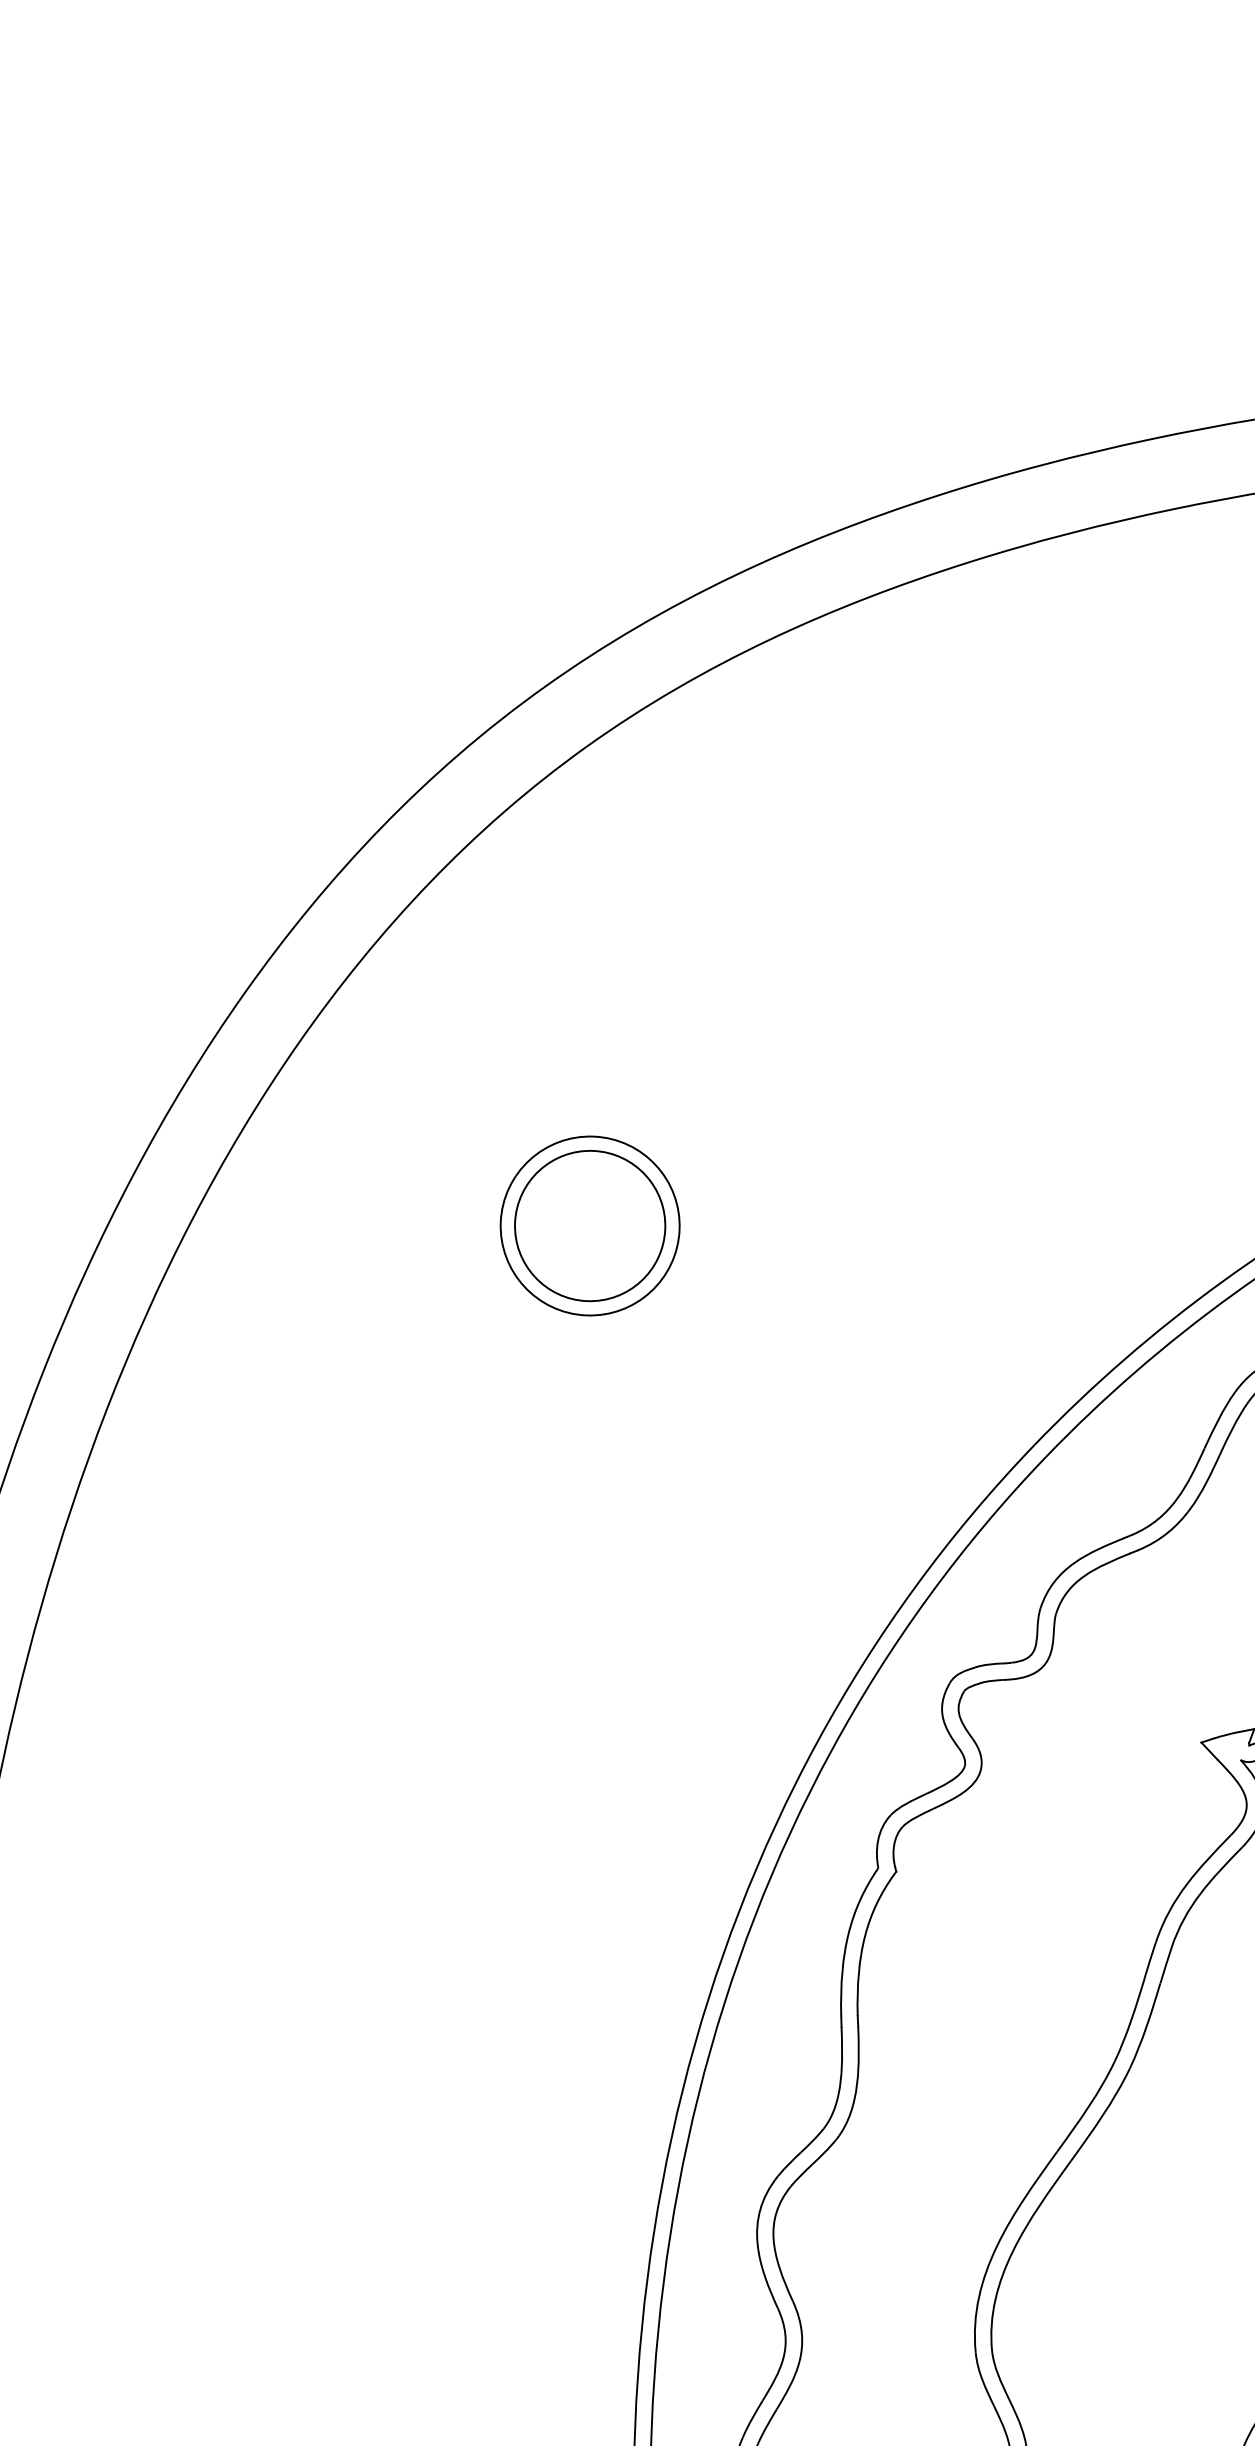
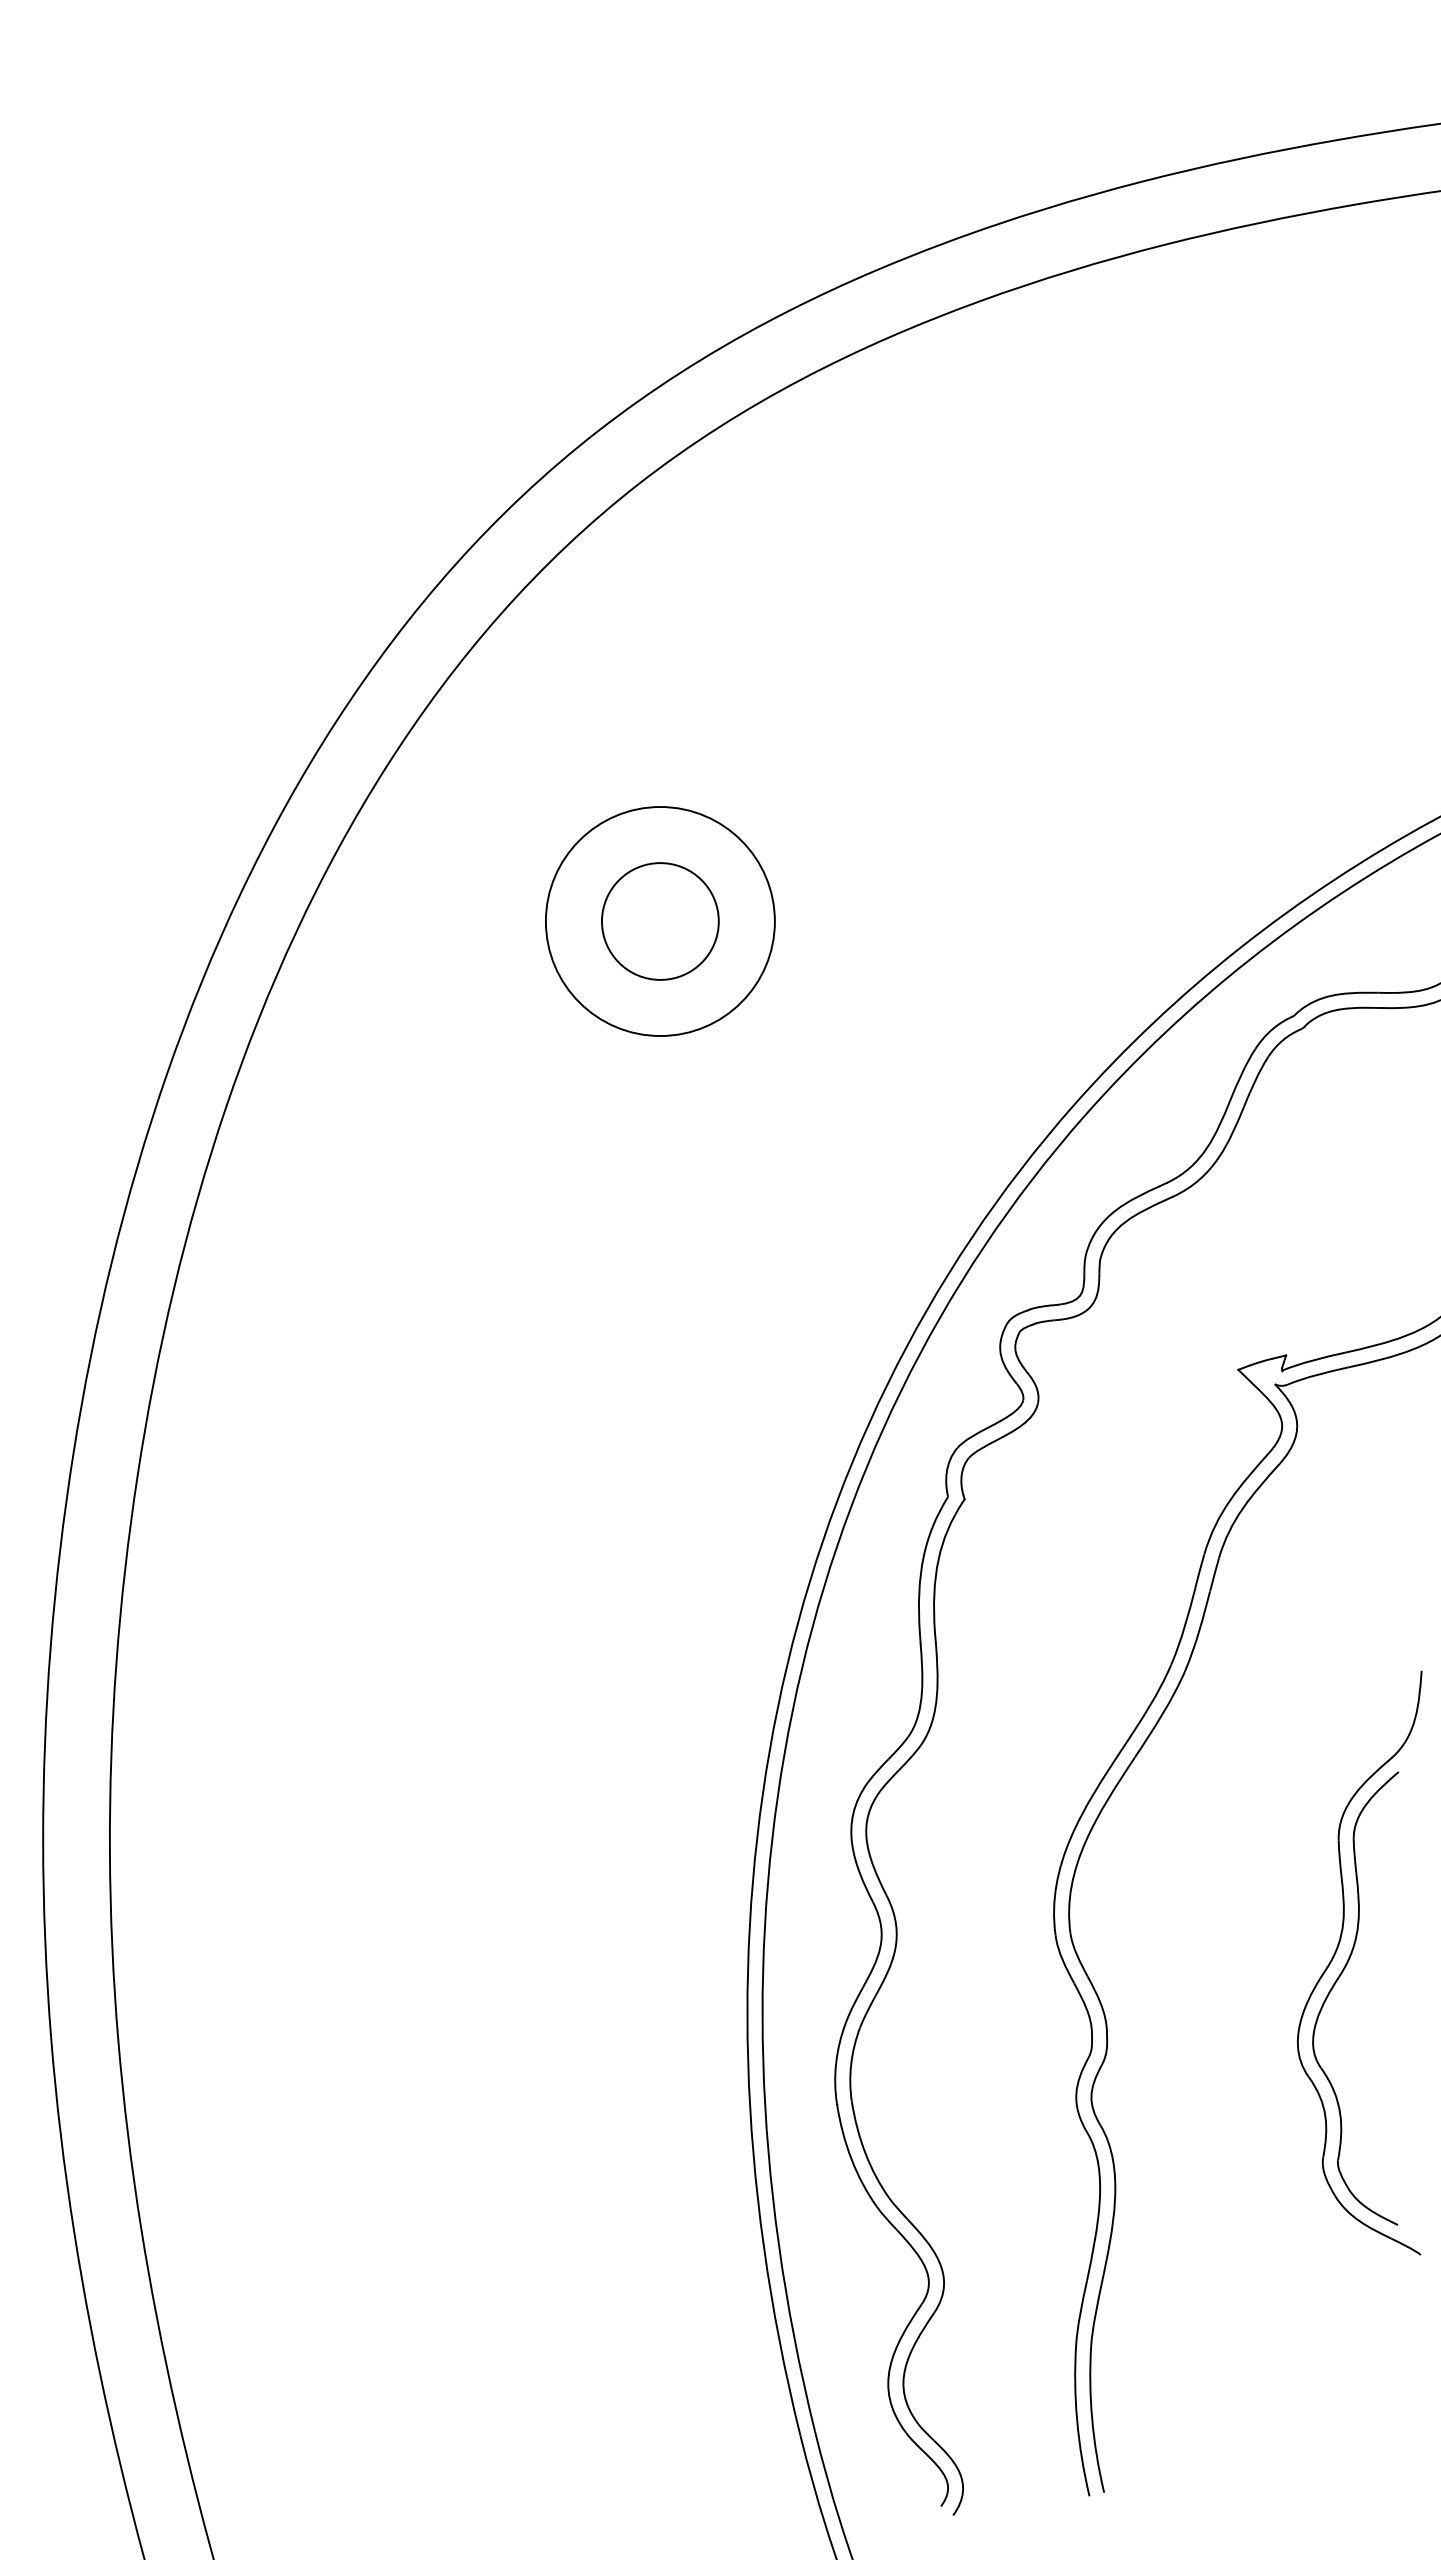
circle: (589, 1225) -> (659, 921), size x0.71
circle: (589, 1225) -> (659, 921), size x1.67

